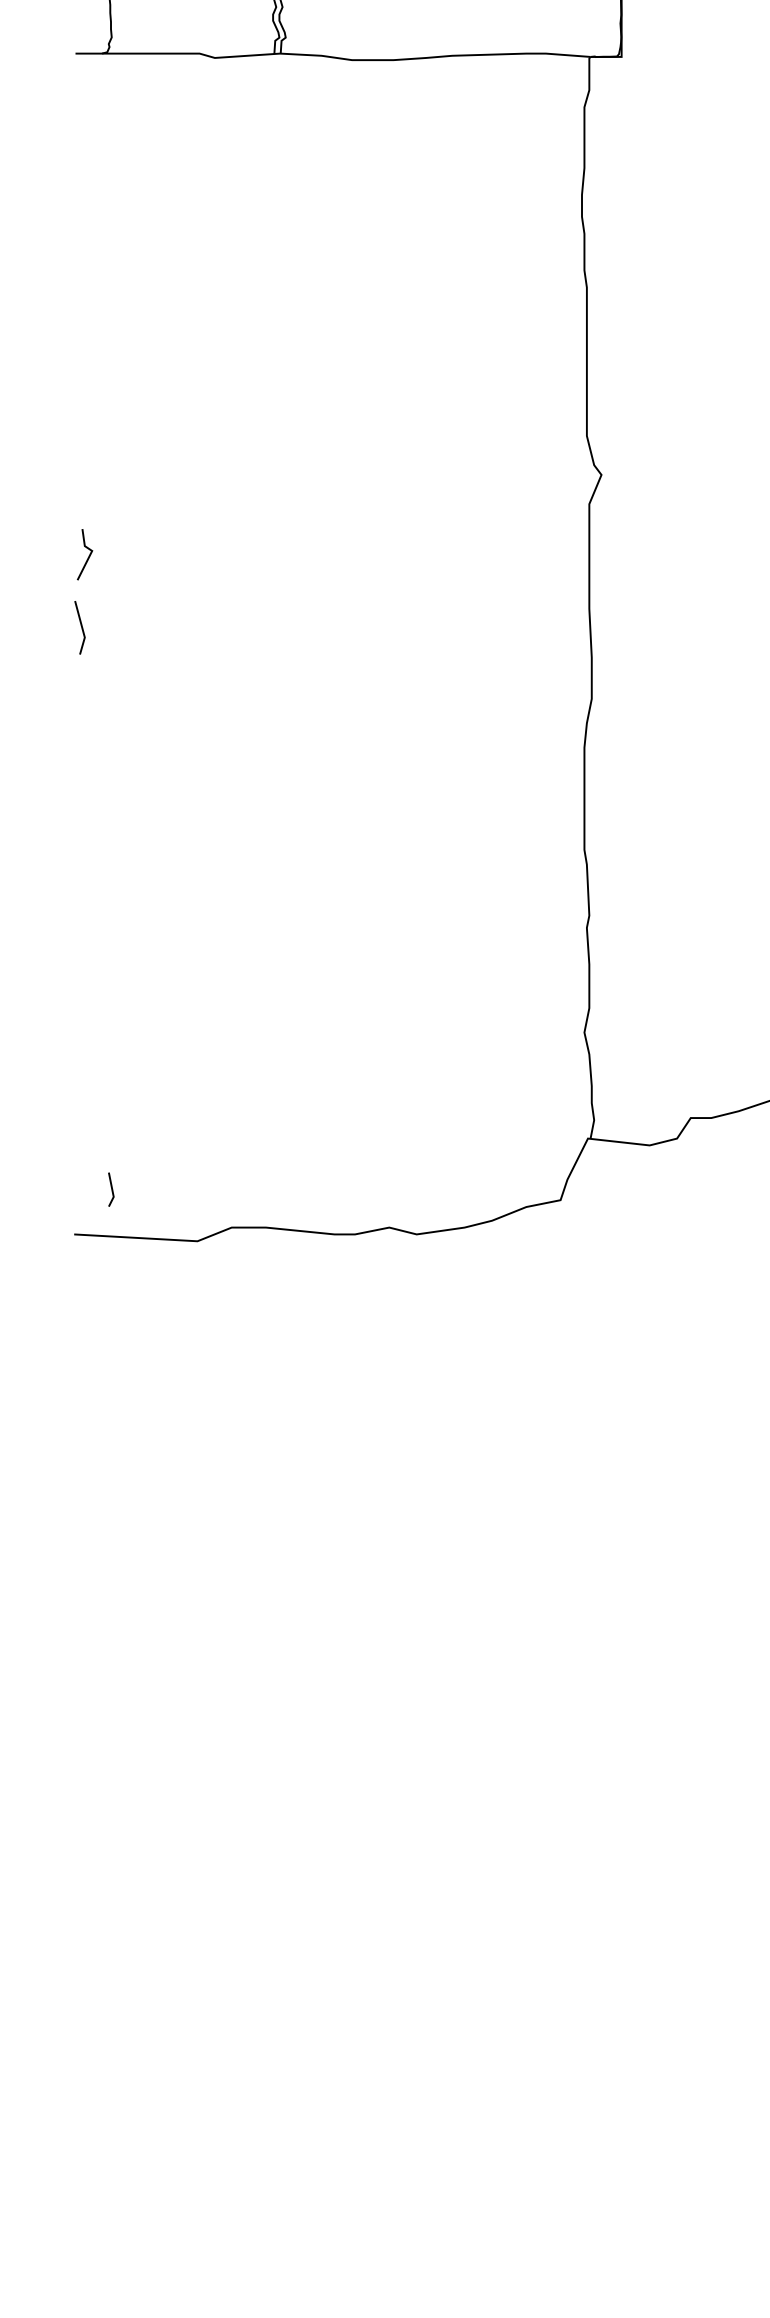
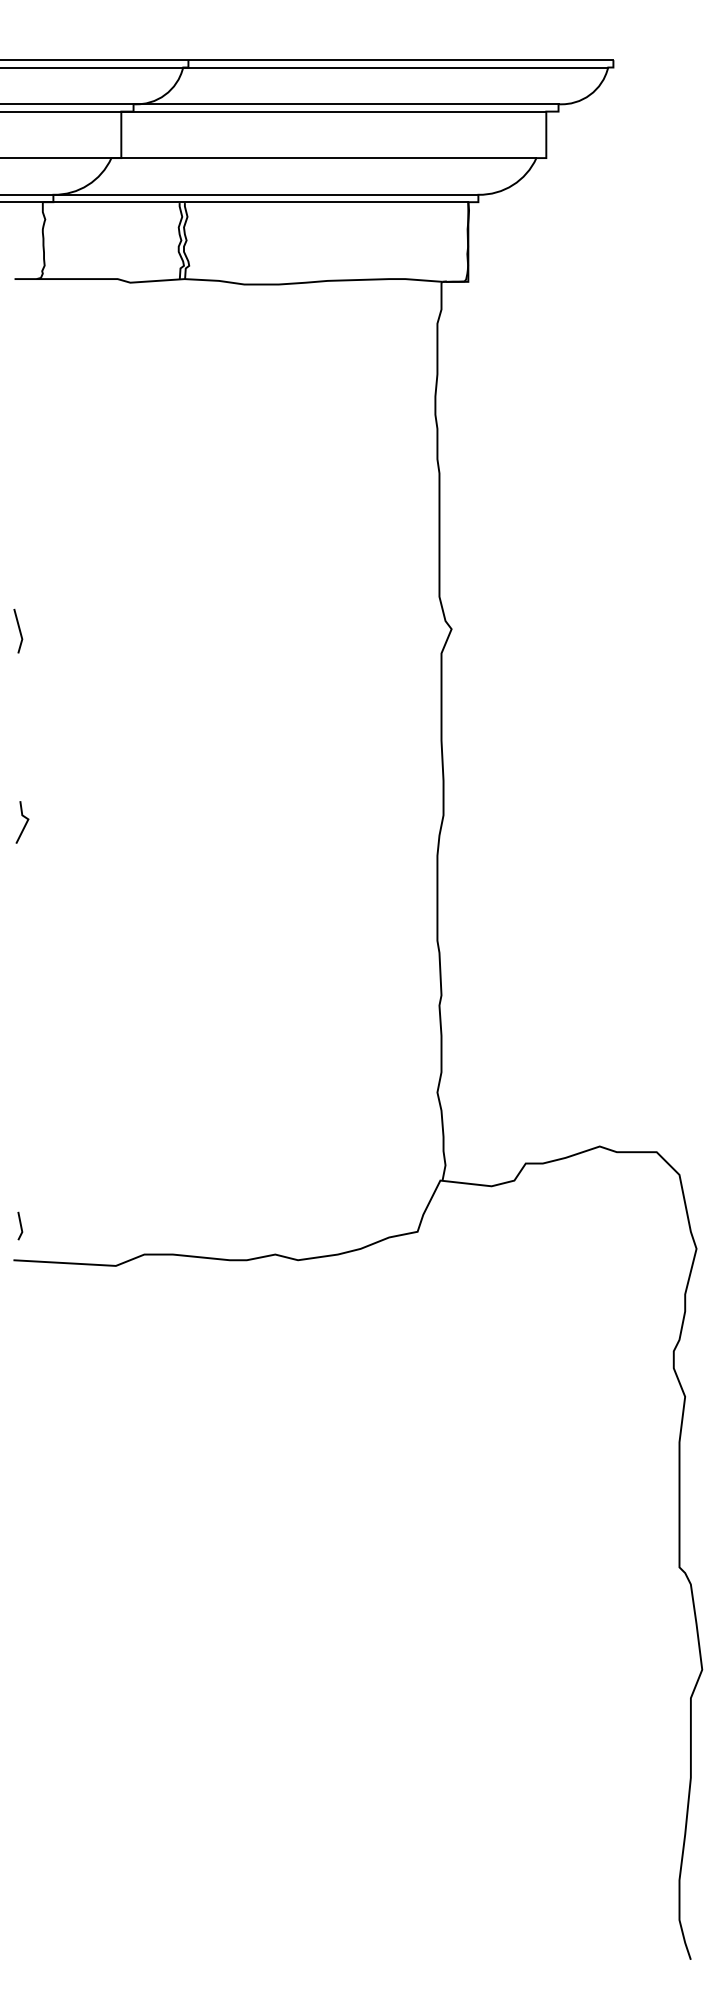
line: (87, 557) -> (24, 824), moved
line: (80, 625) -> (18, 629), moved
line: (111, 1189) -> (20, 1225), moved

